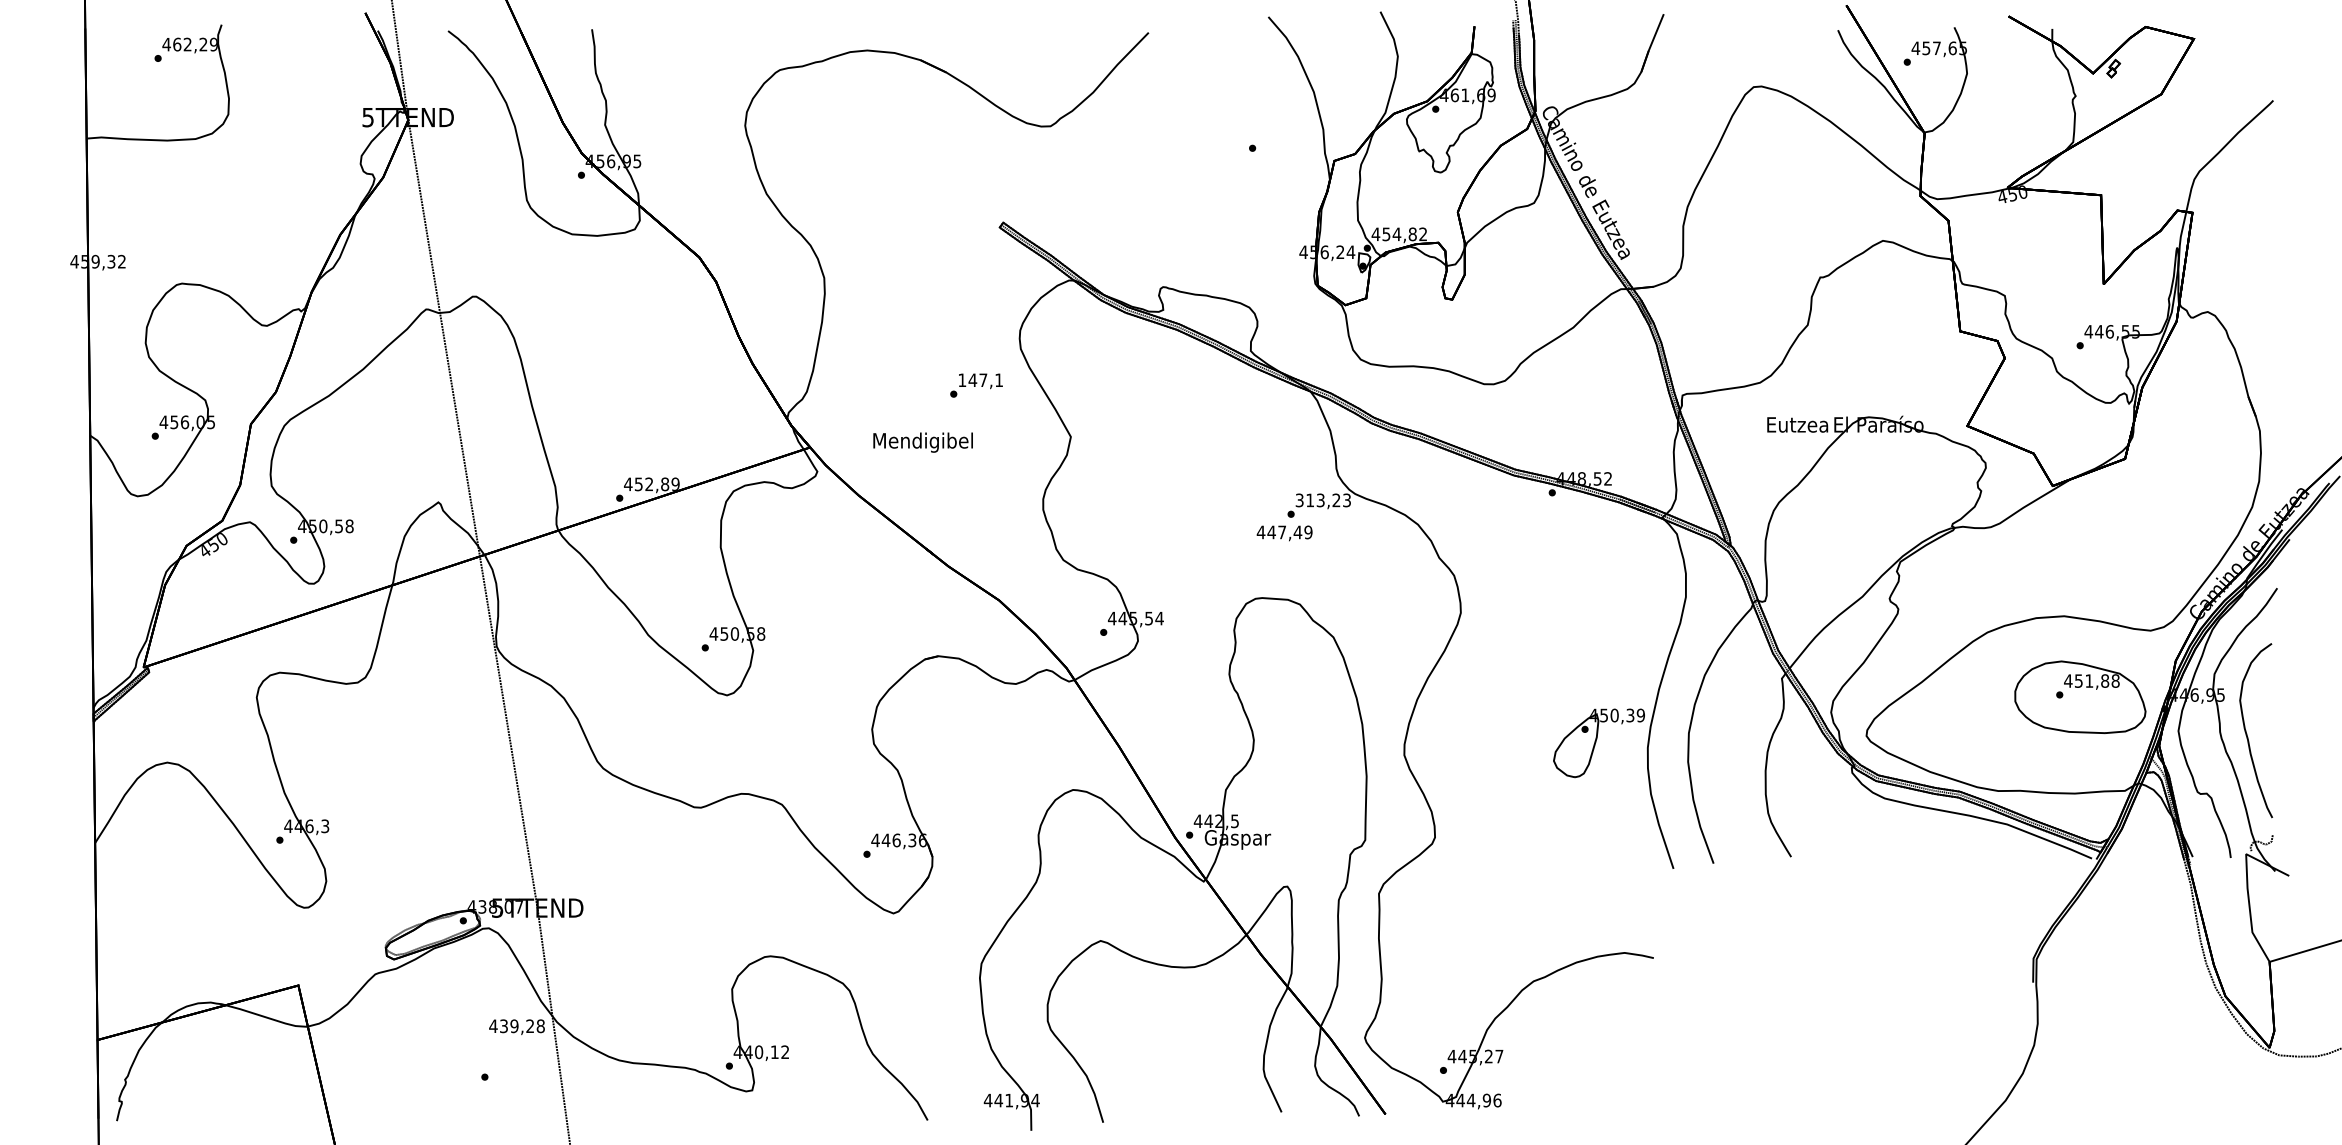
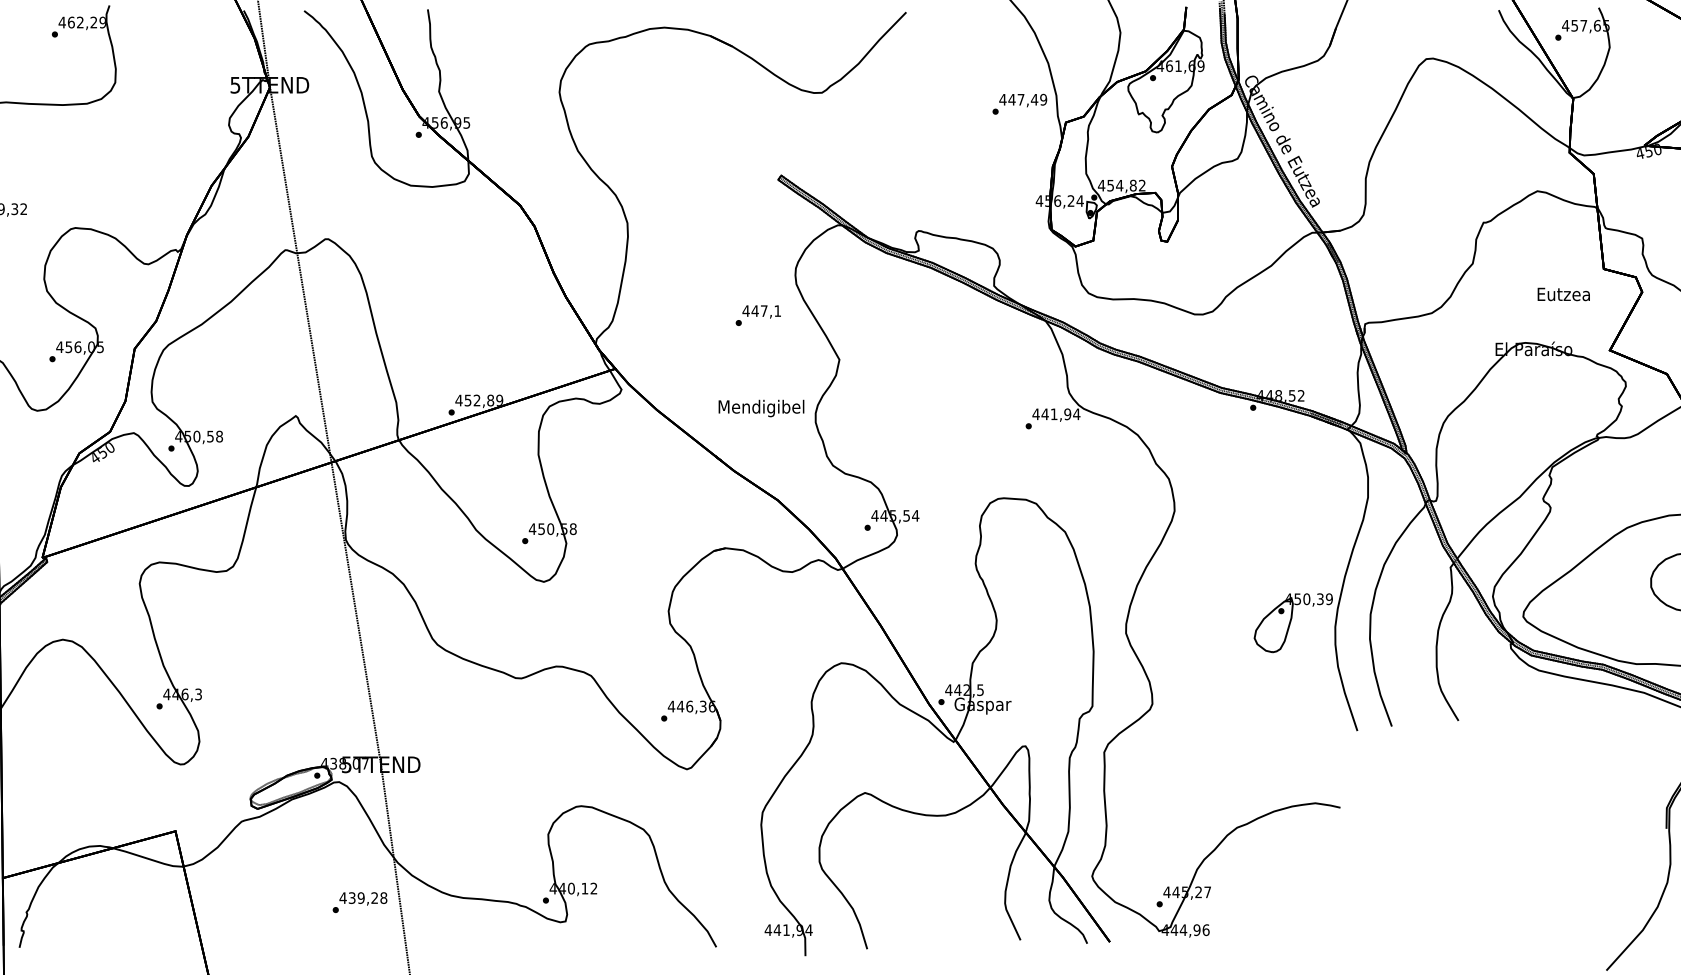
text: (962, 379) -> (746, 310), 147,1 -> 447,1
text: (1797, 424) -> (1563, 294), moved
text: (922, 442) -> (760, 408), moved
text: (1323, 500) -> (1056, 414), 313,23 -> 441,94
text: (1284, 533) -> (1023, 100), moved
text: (516, 1026) -> (362, 898), moved

